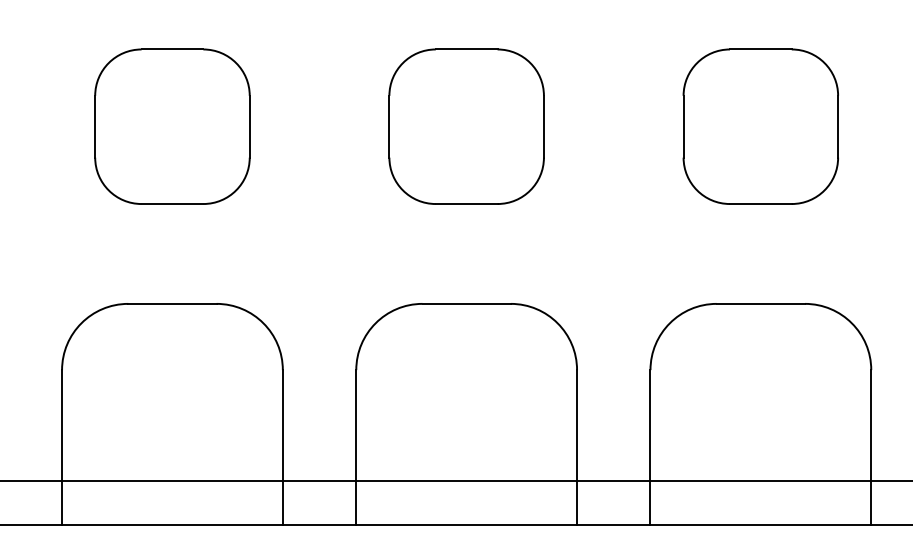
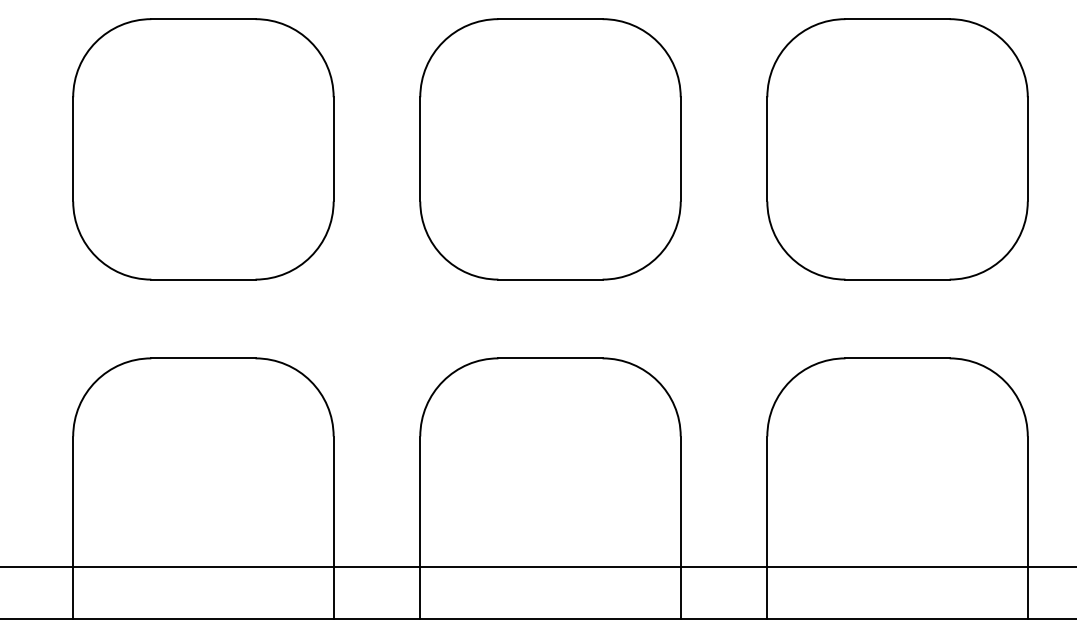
part: (172, 126) -> (203, 149), size x1.43
part: (466, 126) -> (550, 149), size x1.43
part: (760, 126) -> (897, 149), size x1.43

